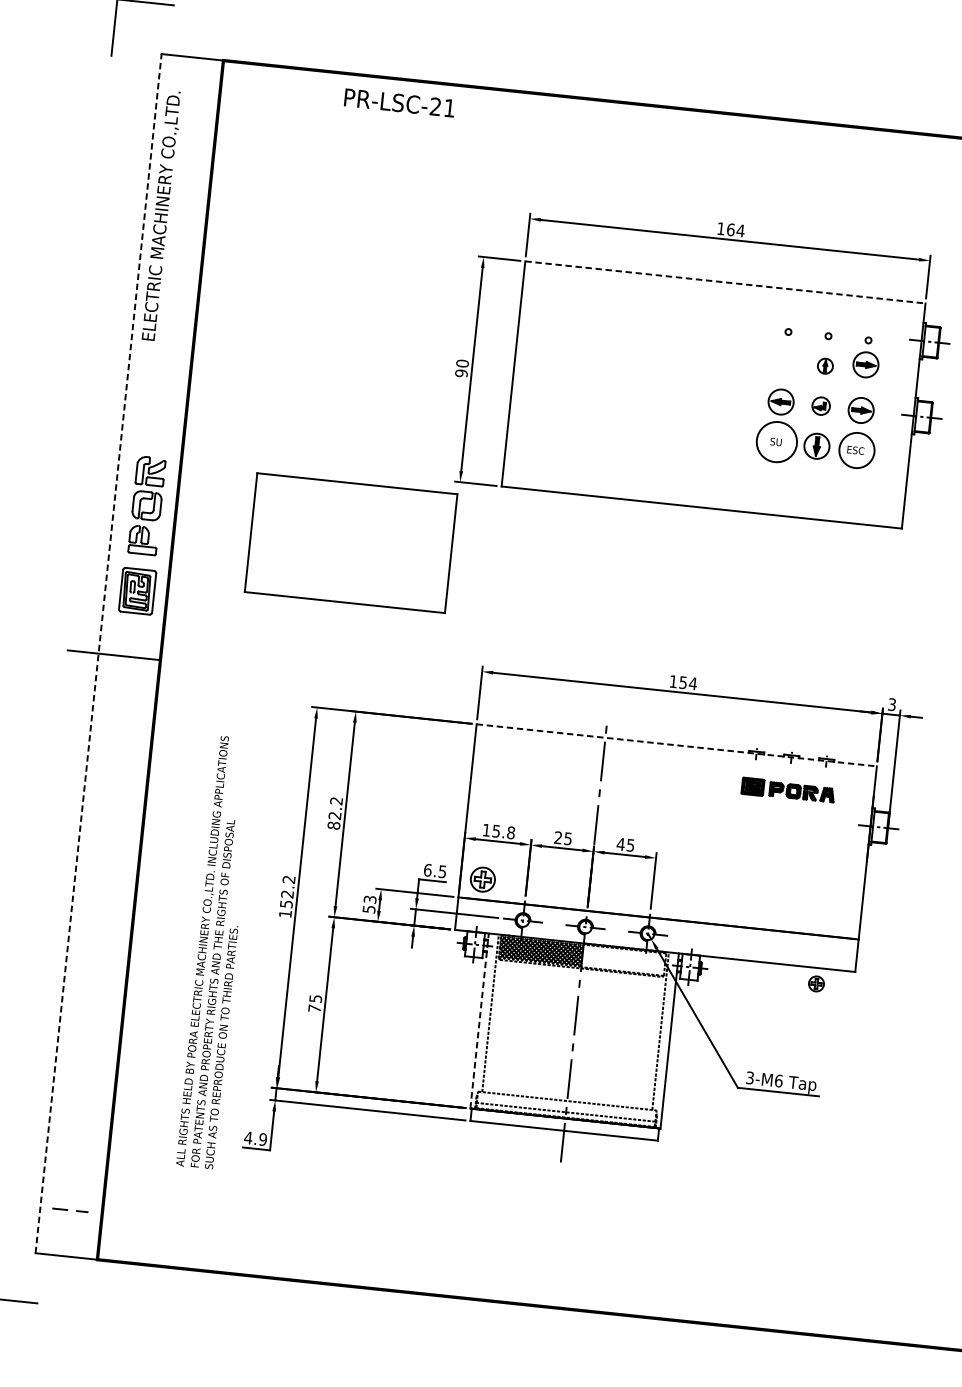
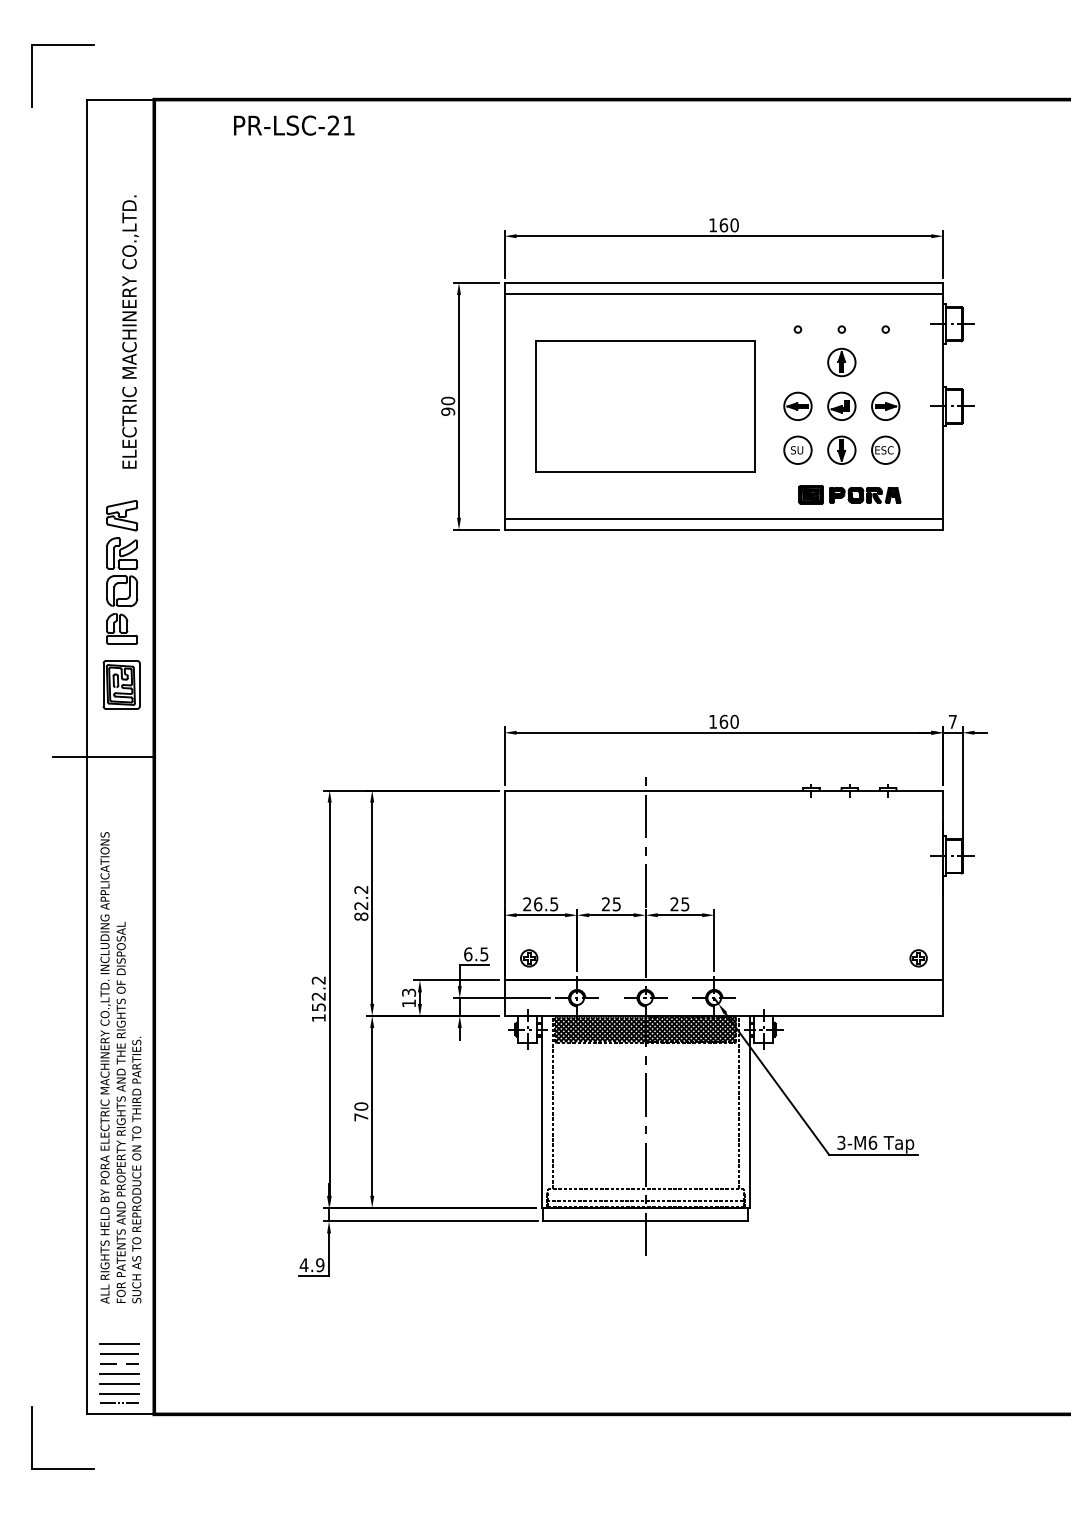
text: (399, 102) -> (294, 125), moved
text: (162, 215) -> (130, 331), moved
text: (740, 231) -> (734, 225), 164 -> 160
line: (725, 282) -> (724, 282), dashed -> solid
line: (724, 291) -> (723, 293), added
part: (865, 364) -> (885, 355), removed
part: (825, 366) -> (841, 362), size x1.67
part: (820, 405) -> (841, 405), size x1.43
part: (154, 436) -> (122, 515), added
circle: (776, 441) -> (797, 449), size x0.62
circle: (856, 449) -> (885, 449), size x0.71
line: (702, 497) -> (723, 518), added
part: (350, 543) -> (645, 406), moved
line: (98, 653) -> (86, 756), dashed -> solid
text: (688, 682) -> (729, 721), 154 -> 160
text: (891, 704) -> (952, 721), 3 -> 7
line: (677, 745) -> (724, 790), dashed -> solid
part: (787, 790) -> (849, 494), moved
text: (498, 831) -> (540, 904), 15.8 -> 26.5
text: (620, 844) -> (674, 904), 45 -> 25
part: (483, 879) -> (529, 958), size x0.62
text: (369, 909) -> (409, 1003), 53 -> 13
text: (216, 952) -> (120, 1067), moved
hatch: (623, 960) -> (690, 1029), added
part: (816, 984) -> (918, 958), moved
text: (315, 998) -> (361, 1106), 75 -> 70
line: (479, 1020) -> (541, 1111), dashed -> solid
line: (72, 1192) -> (119, 1344), added
line: (71, 1201) -> (119, 1354), added
line: (69, 1219) -> (119, 1373), added
line: (68, 1228) -> (119, 1383), added
line: (67, 1237) -> (119, 1393), added
line: (66, 1246) -> (119, 1403), added

